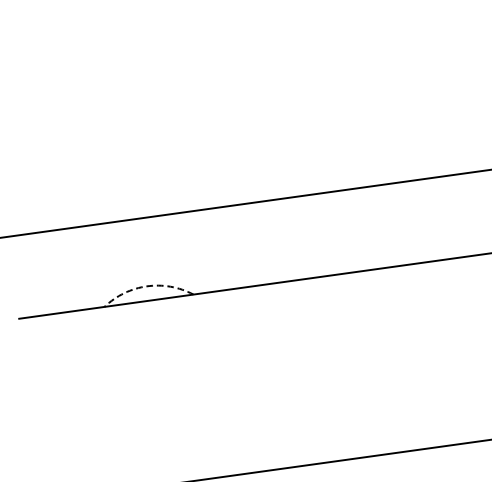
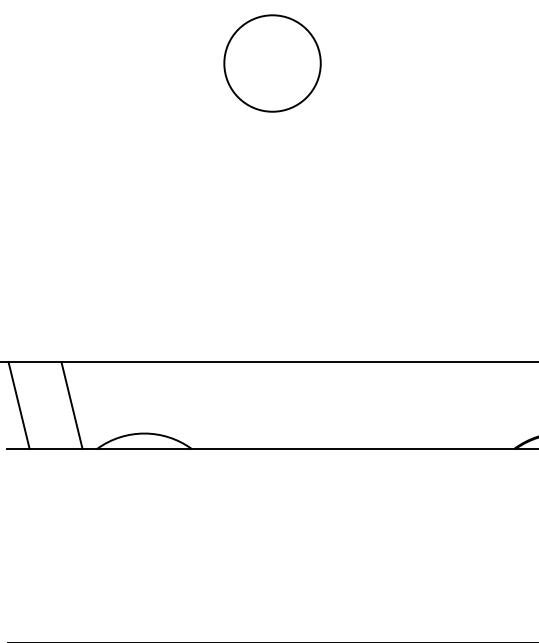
line: (74, 269) -> (71, 405), added
line: (24, 276) -> (18, 405), added
arc: (147, 286) -> (144, 433), dashed -> solid

